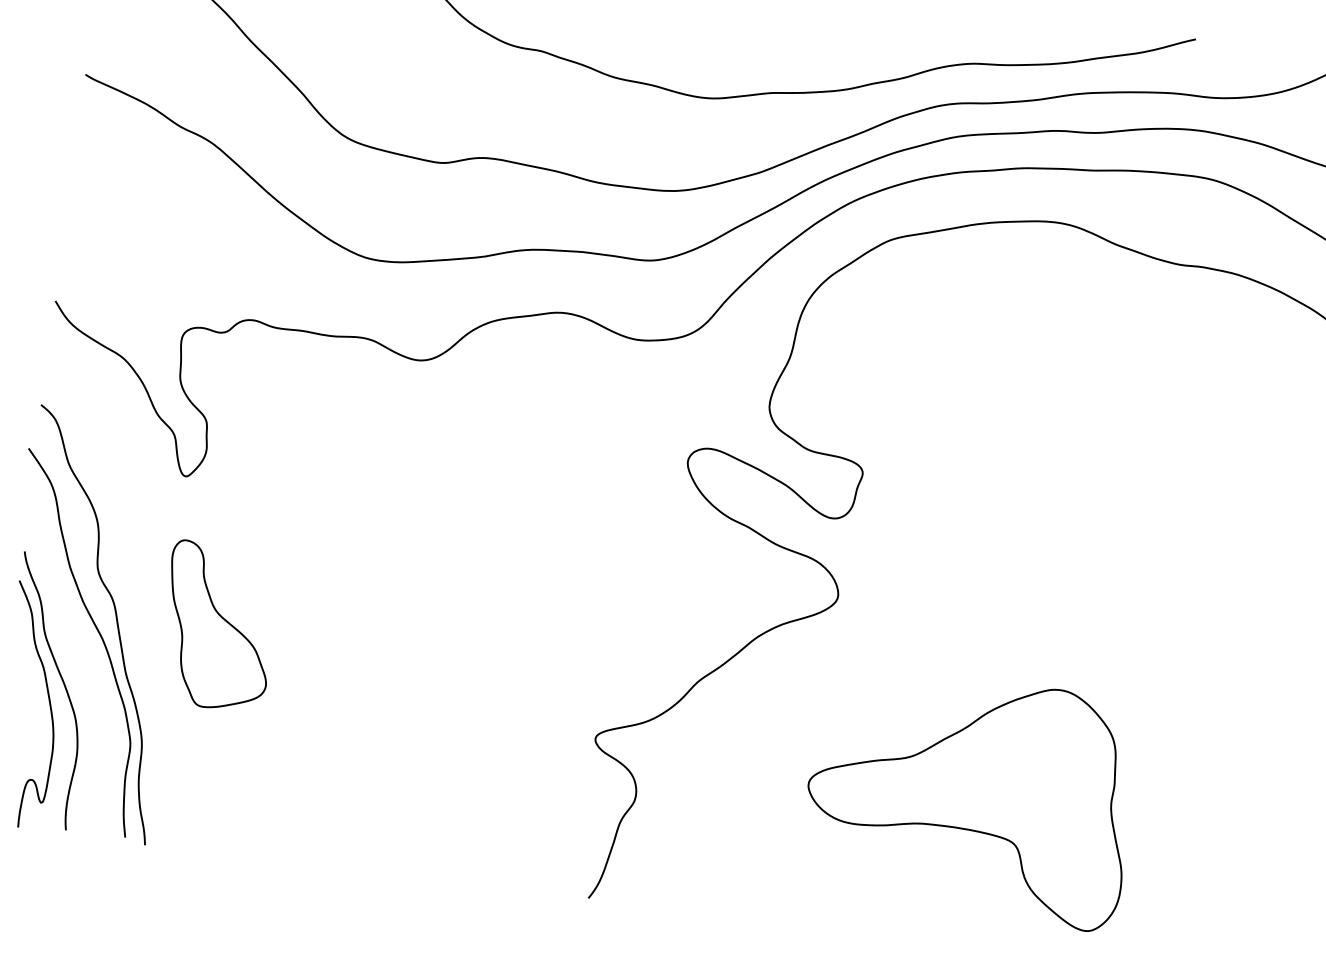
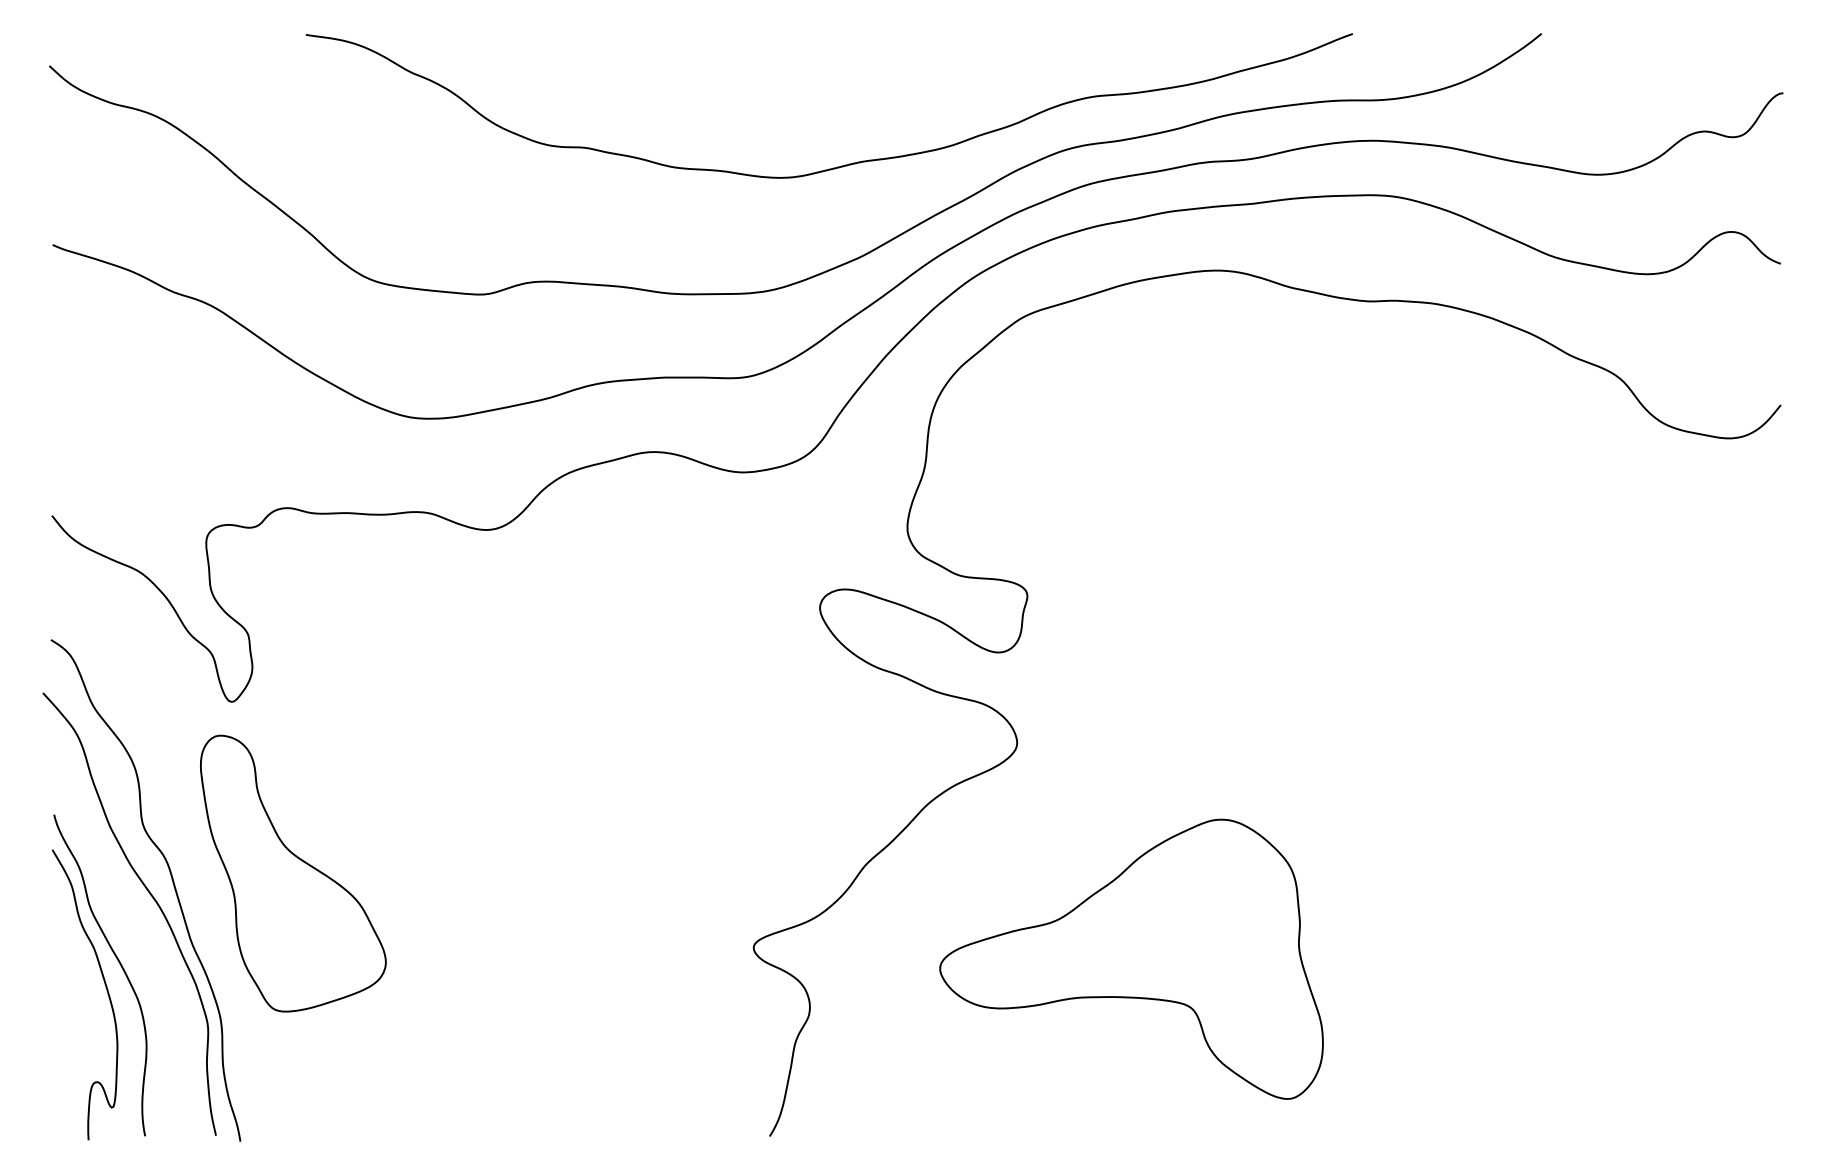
part: (218, 626) -> (293, 873), size x1.43
part: (969, 796) -> (1131, 958), moved

